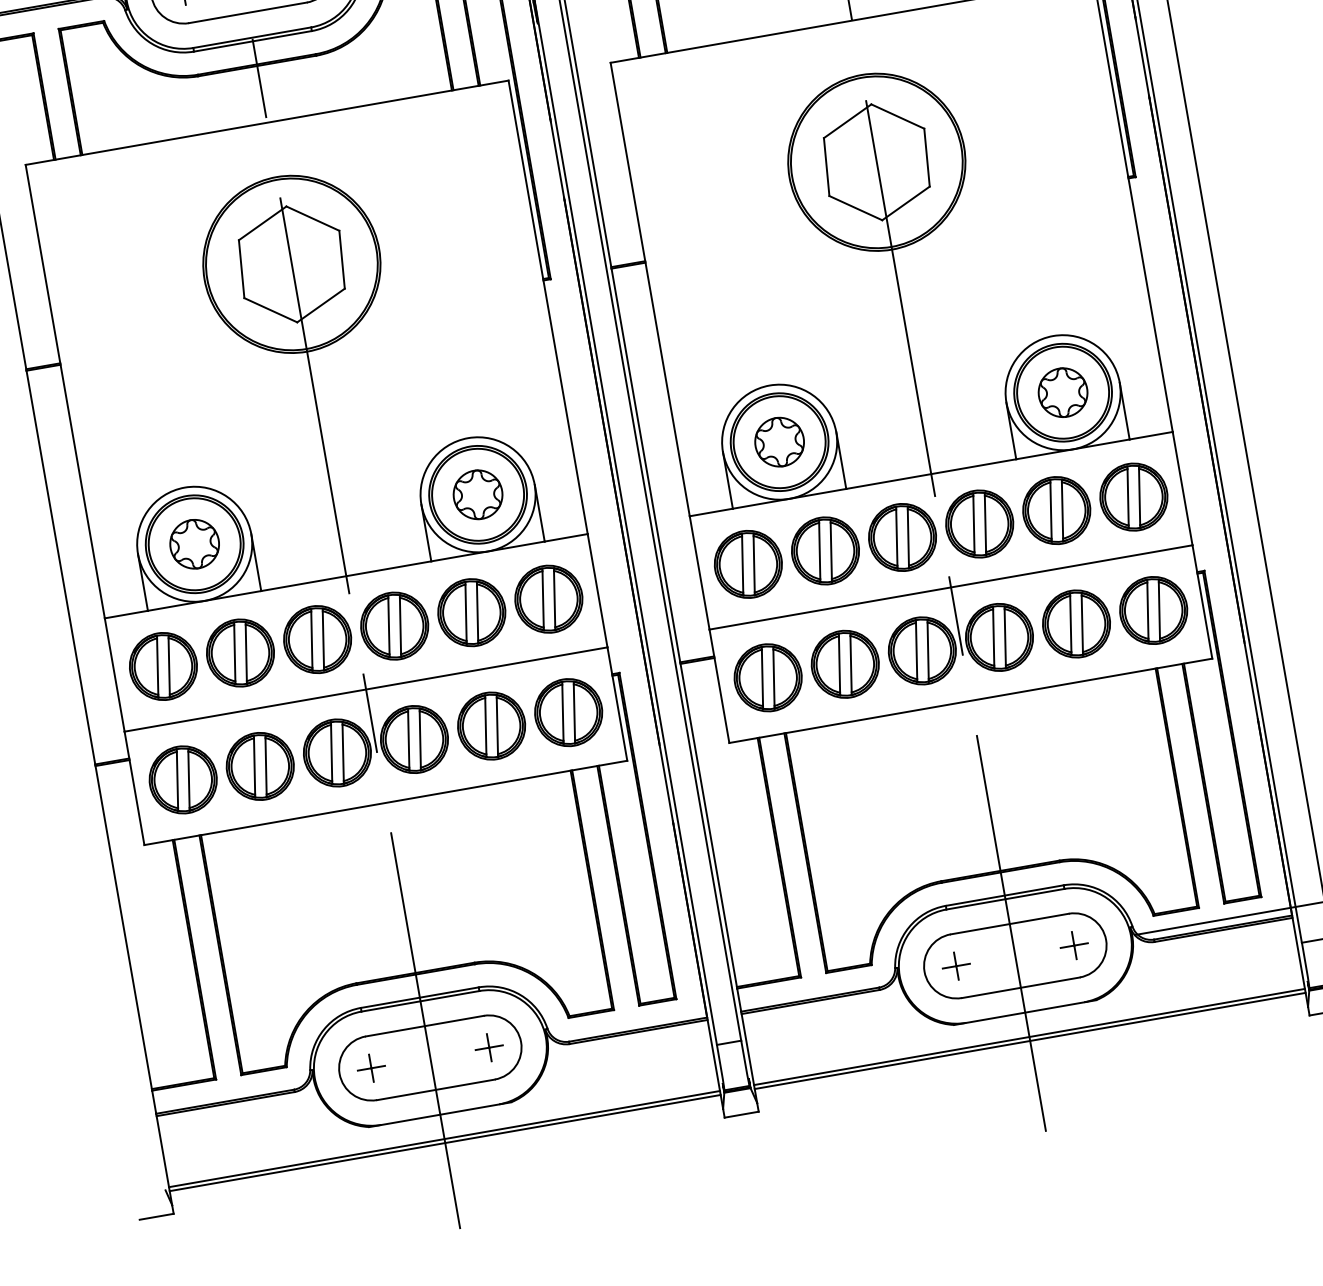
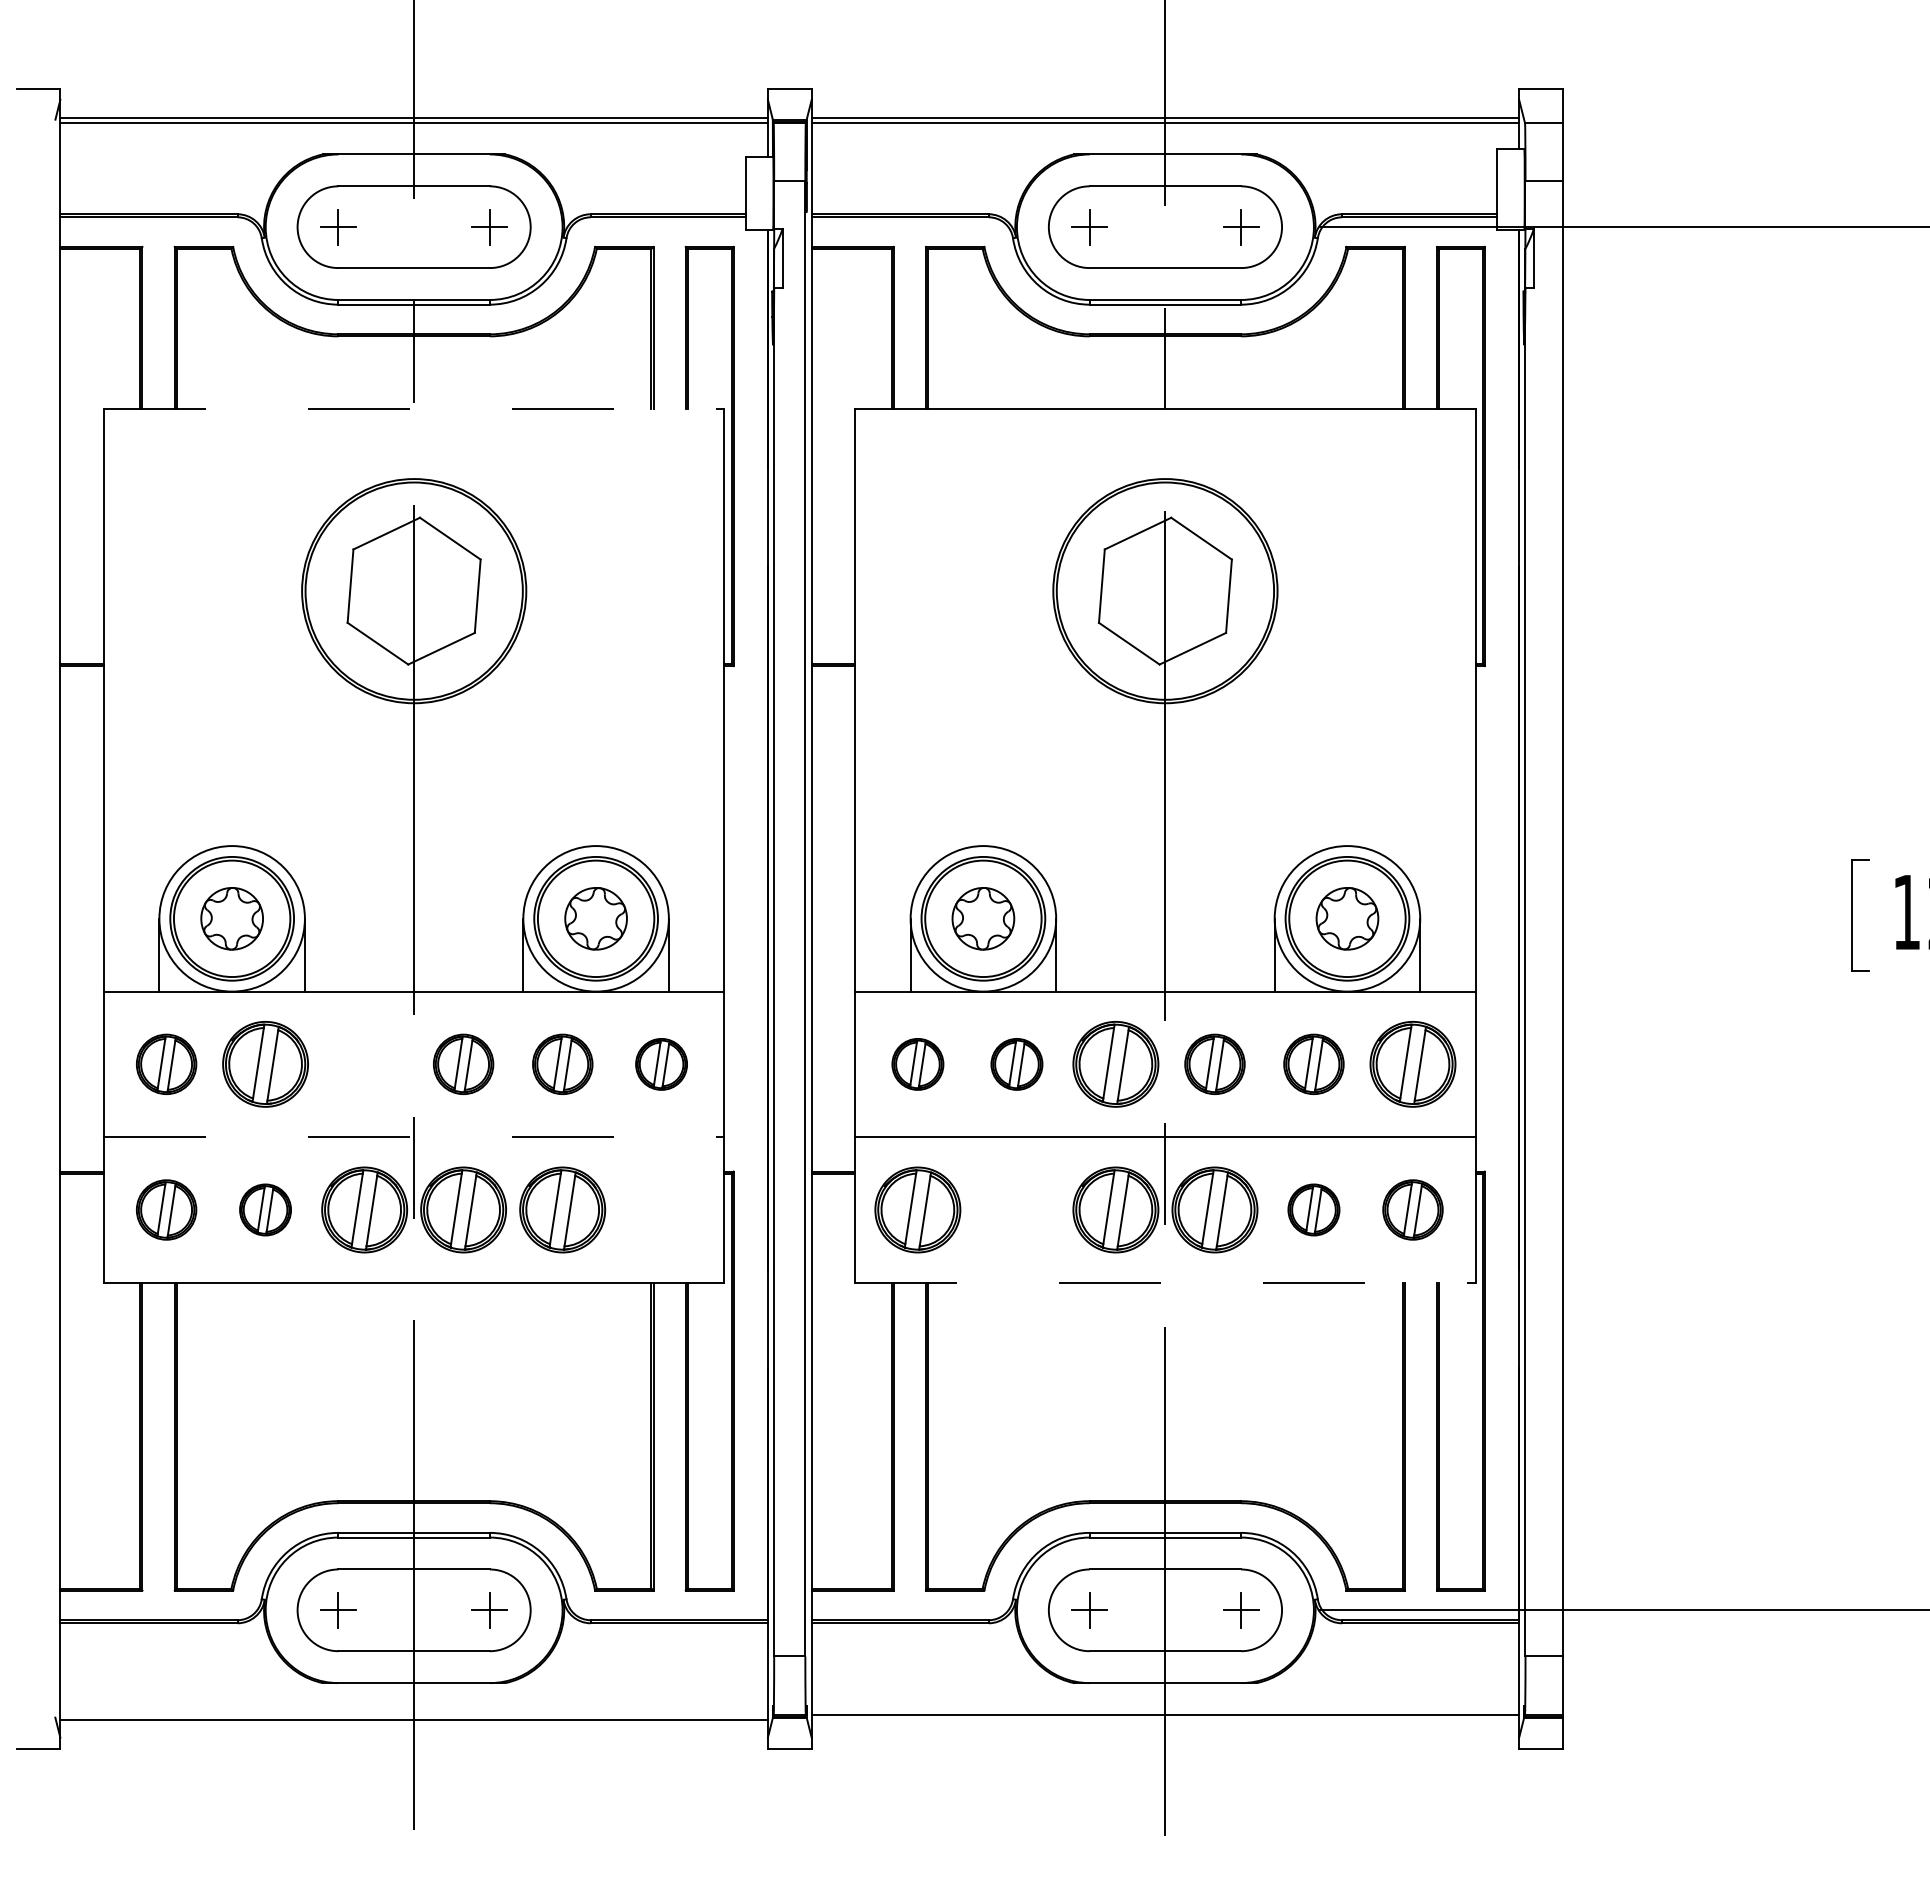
line: (267, 122) -> (414, 409), solid -> dashed
part: (1056, 510) -> (1313, 1064), size x0.7
part: (979, 524) -> (1214, 1064), size x0.7
part: (825, 551) -> (1016, 1064), size x0.6
part: (748, 564) -> (917, 1064), size x0.6
part: (548, 599) -> (661, 1064), size x0.6
part: (1153, 610) -> (1412, 1209), size x0.7
part: (471, 612) -> (562, 1064), size x0.7
part: (1076, 623) -> (1313, 1209), size x0.6
part: (394, 626) -> (463, 1064), size x0.7
part: (317, 639) -> (364, 1064), removed
part: (844, 664) -> (1016, 1209), removed
part: (163, 666) -> (166, 1064), size x0.7
line: (366, 689) -> (414, 1137), solid -> dashed
line: (970, 700) -> (1165, 1282), solid -> dashed
part: (568, 712) -> (661, 1209), removed
part: (260, 766) -> (265, 1209), size x0.6
part: (183, 779) -> (166, 1209), size x0.7
line: (1030, 1040) -> (1165, 1719), removed
line: (444, 1139) -> (413, 1714), removed

